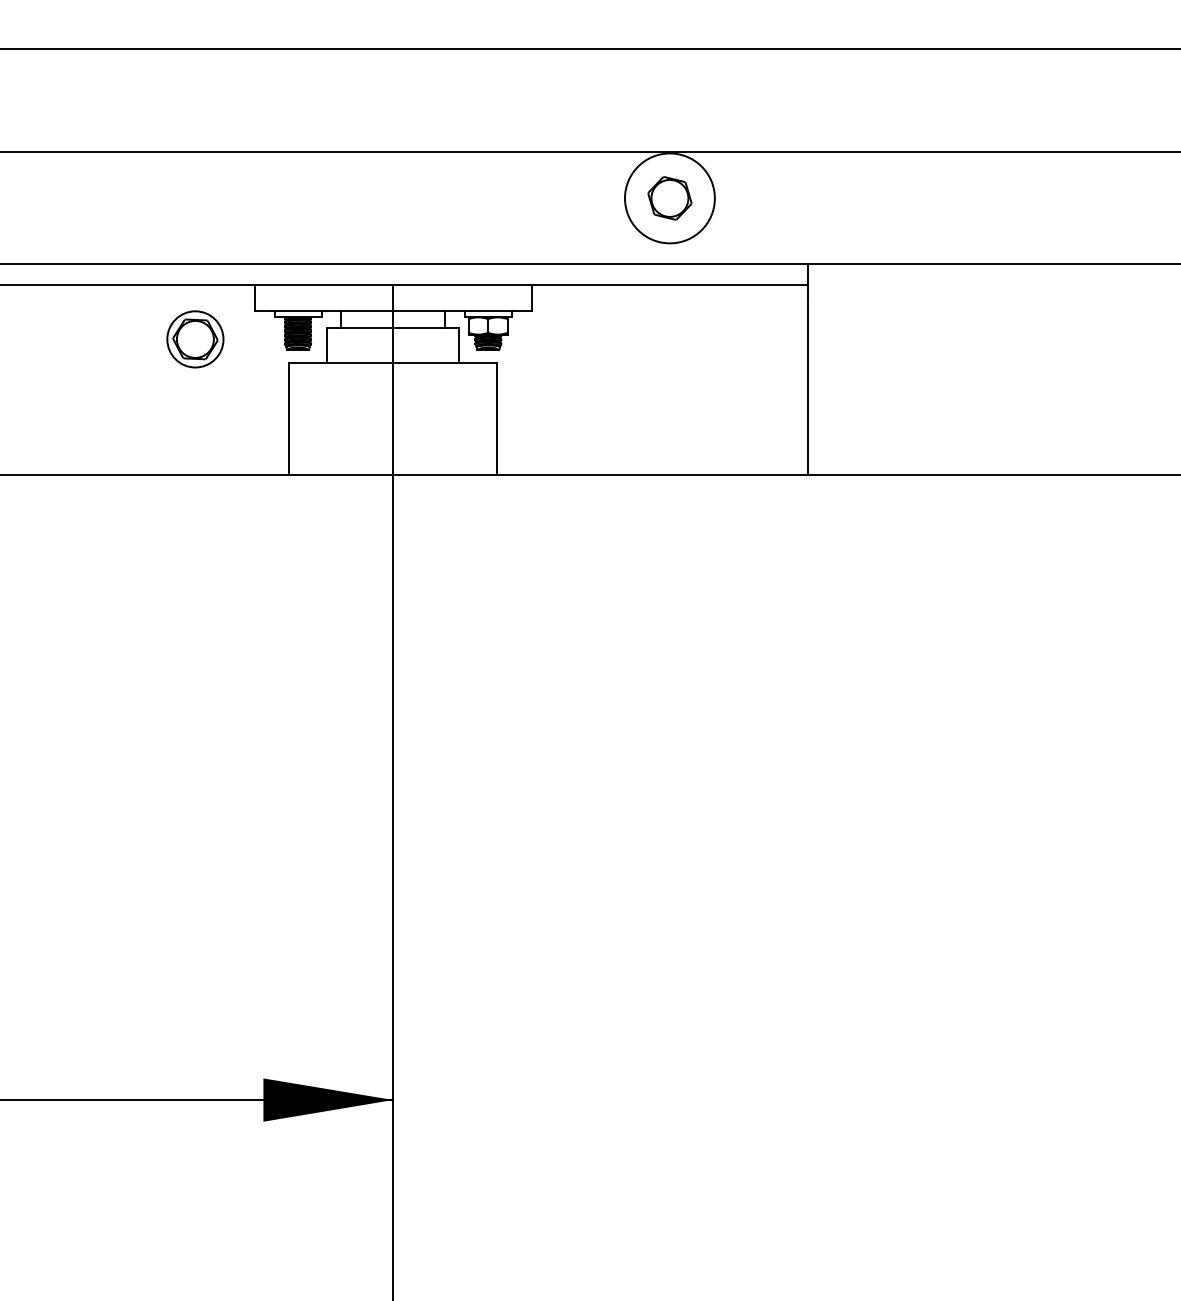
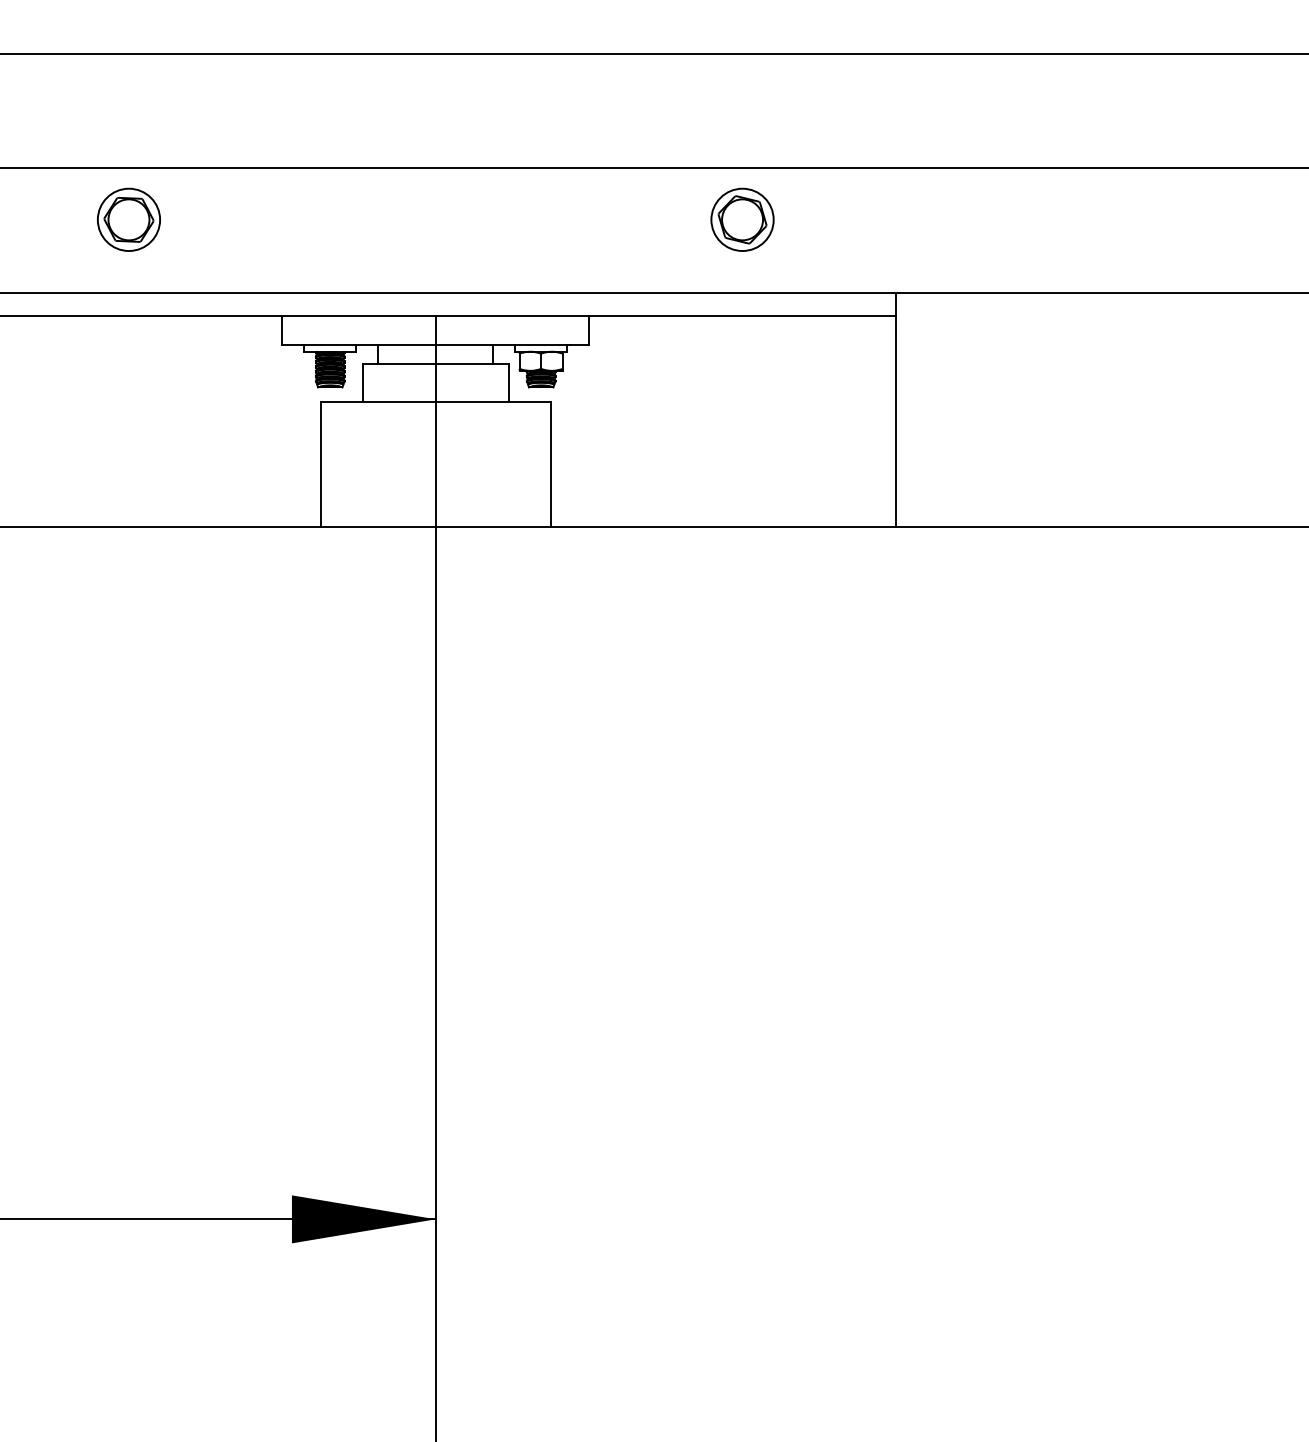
circle: (669, 198) -> (742, 219), size x0.62
part: (195, 339) -> (129, 219), moved

